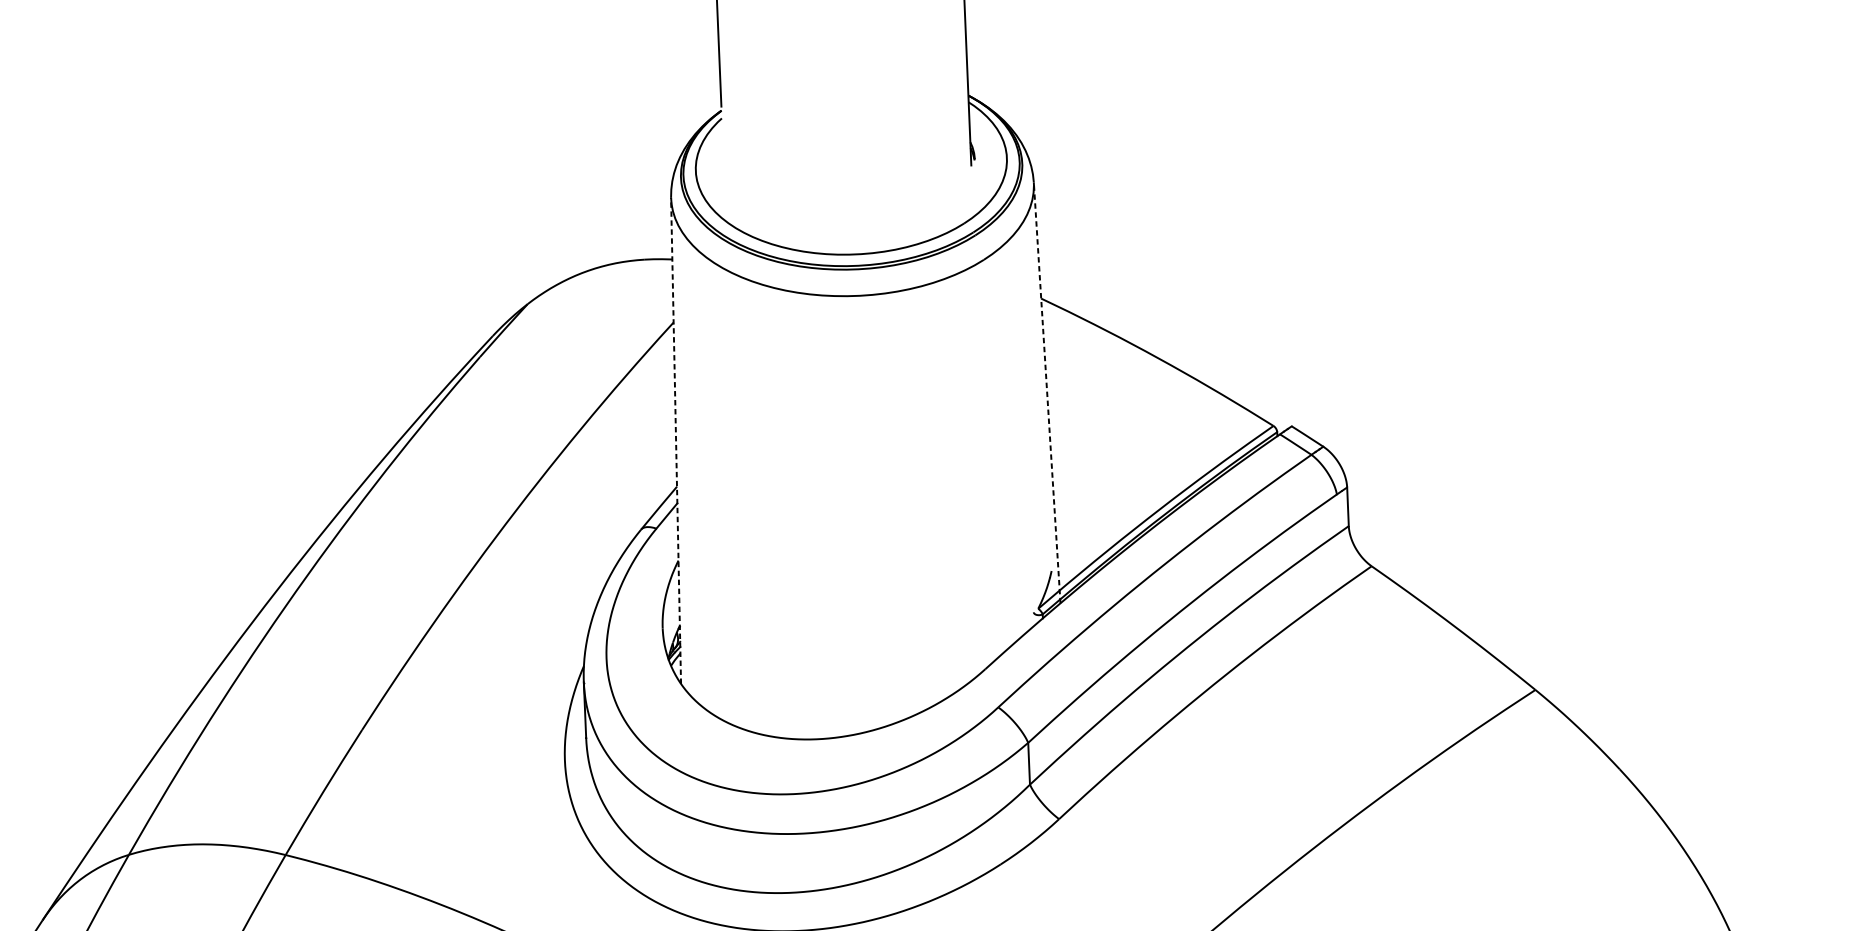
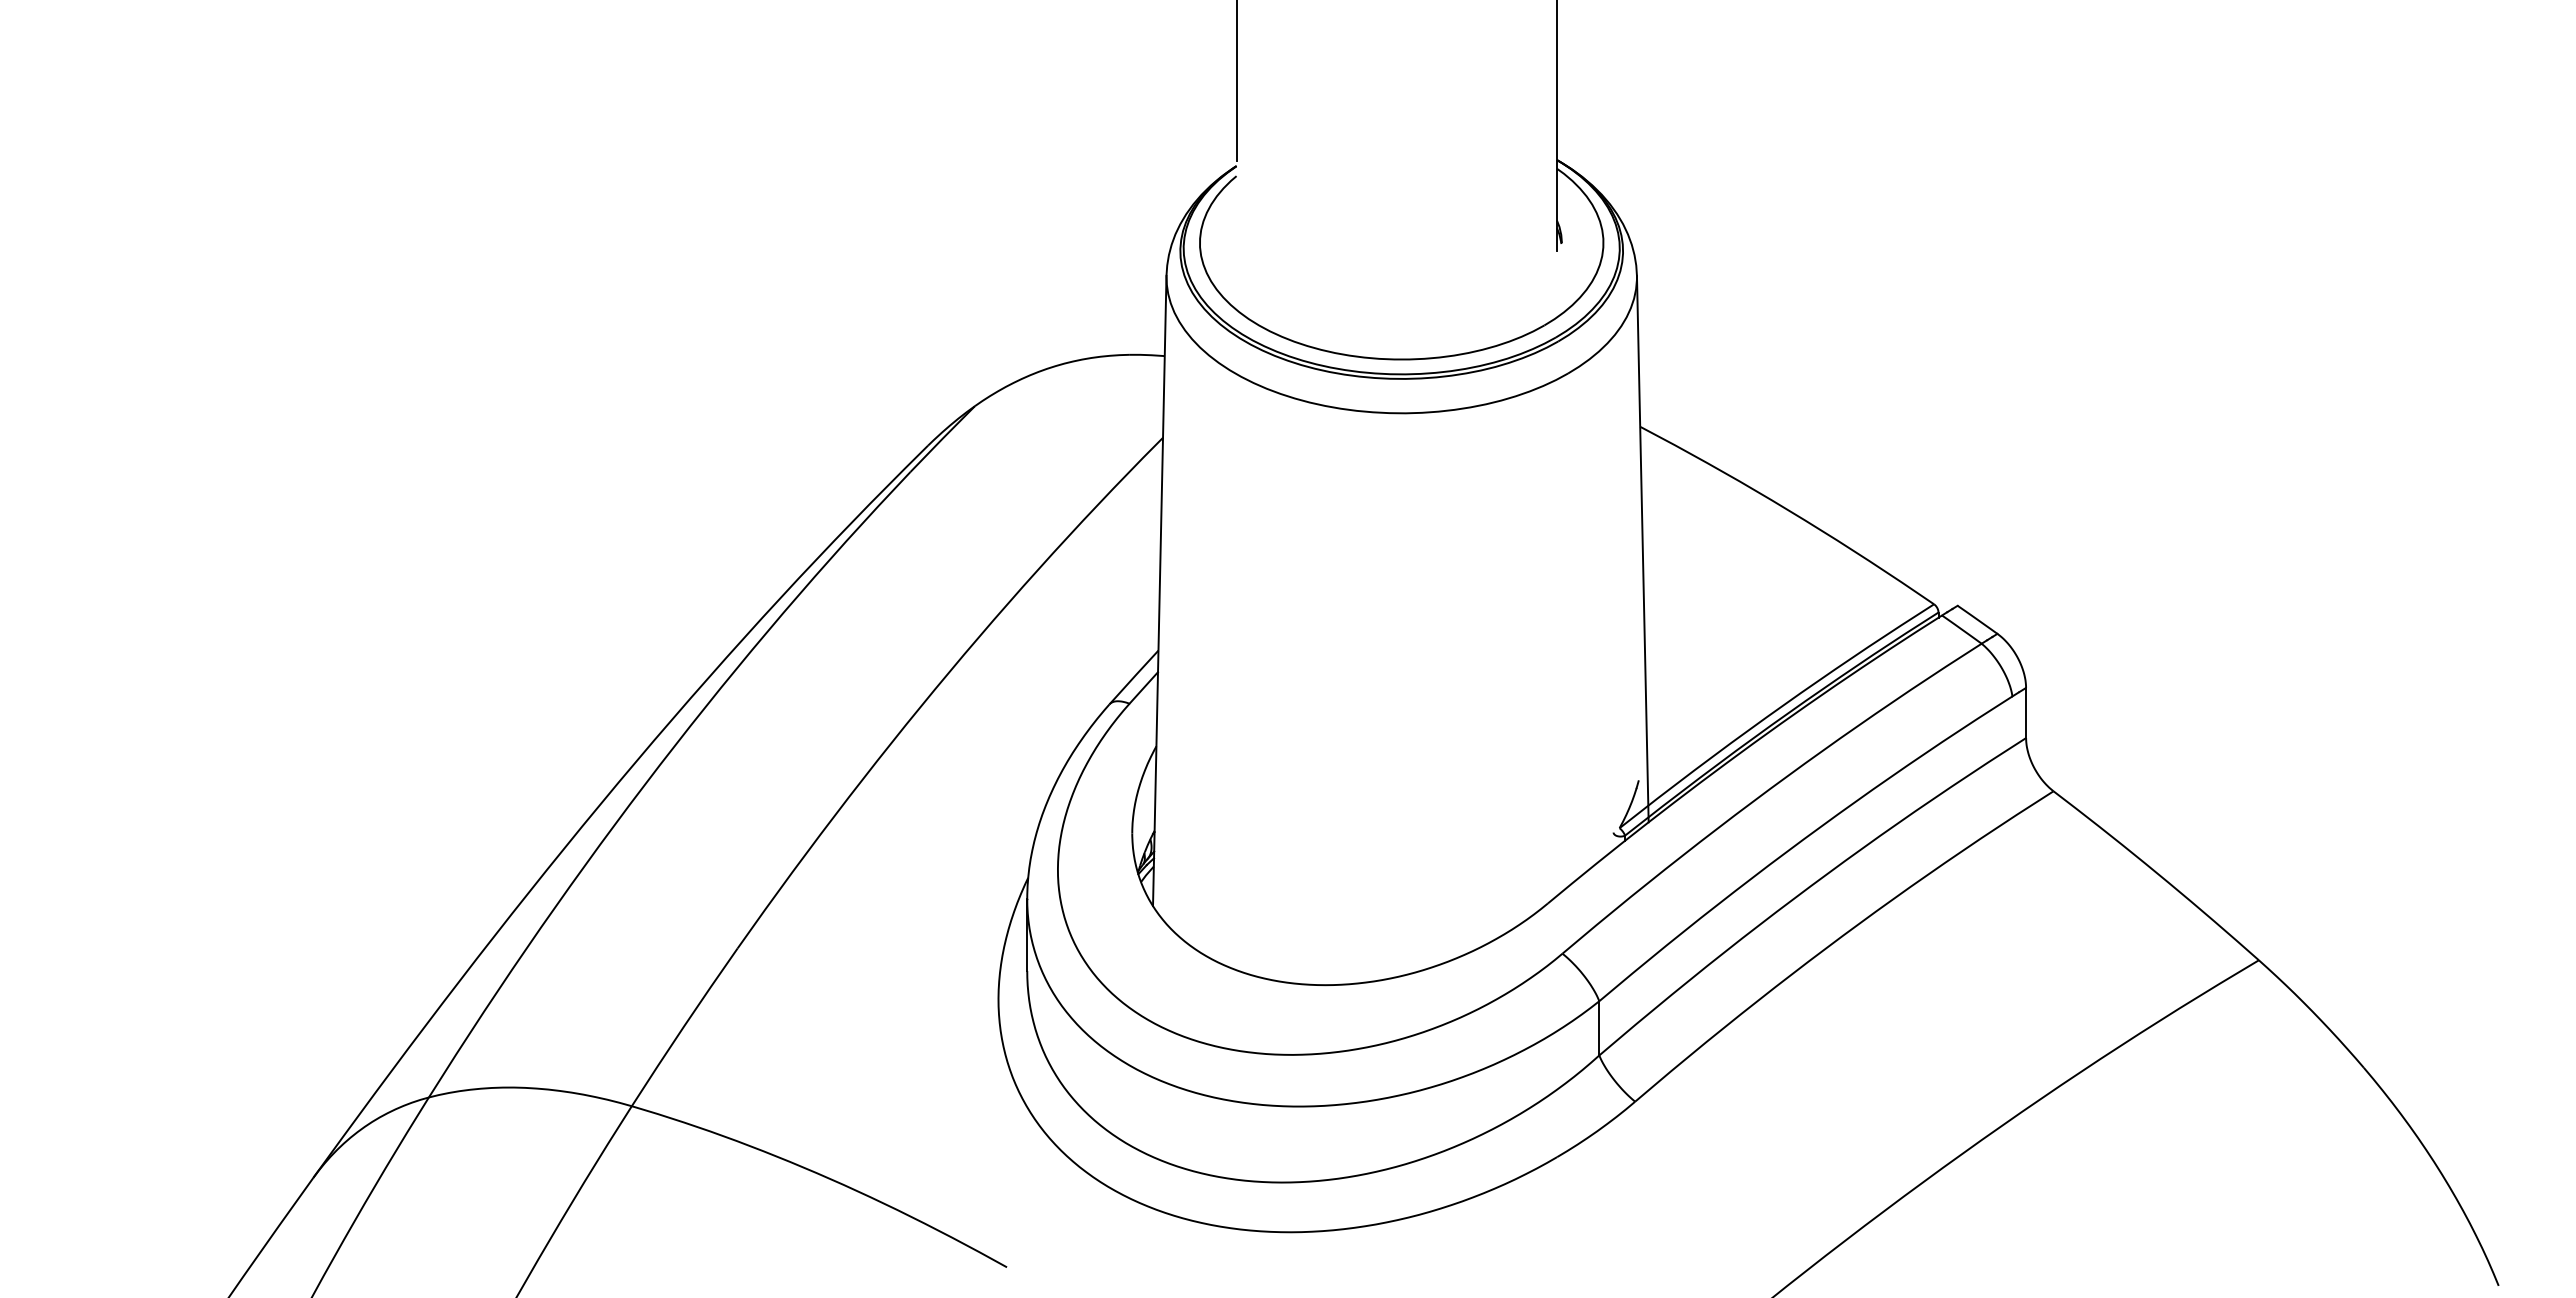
line: (1046, 392) -> (1642, 548), dashed -> solid
line: (675, 440) -> (1159, 590), dashed -> solid

